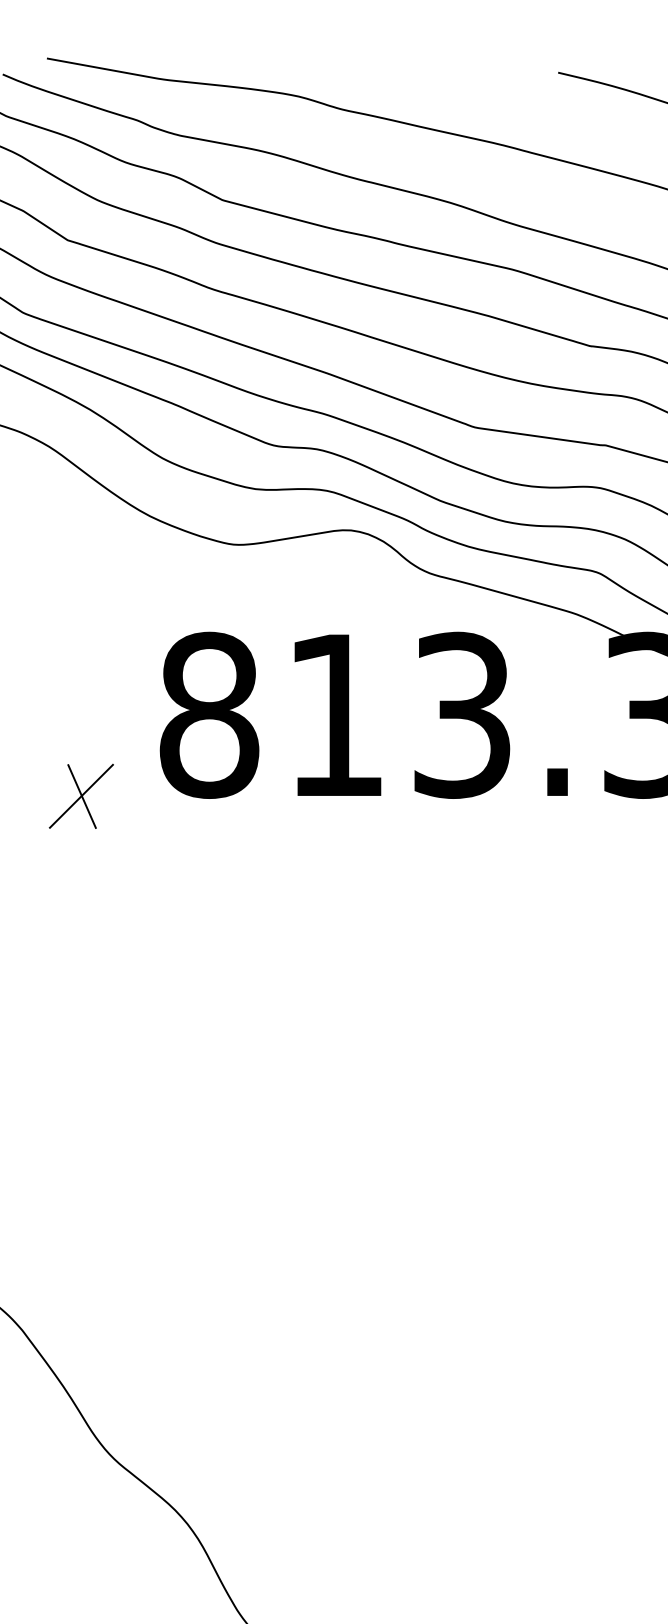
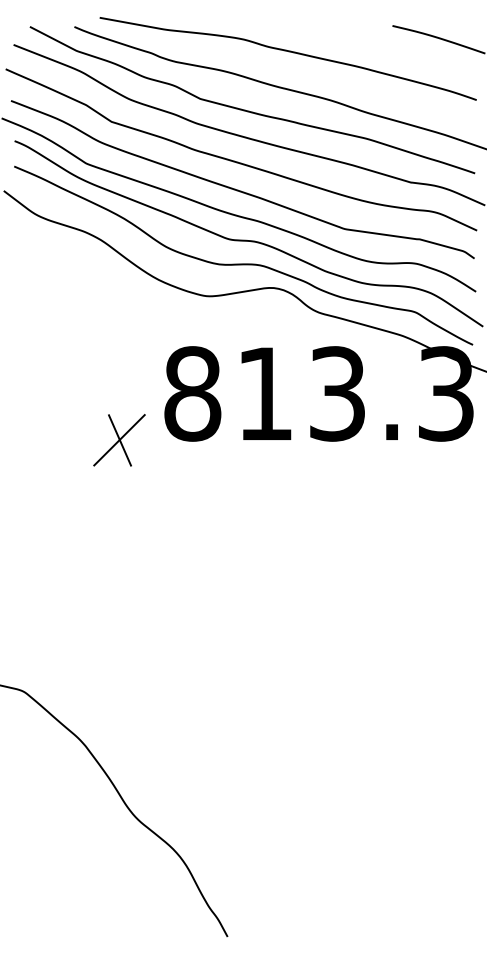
part: (81, 796) -> (119, 440), size x1.4

